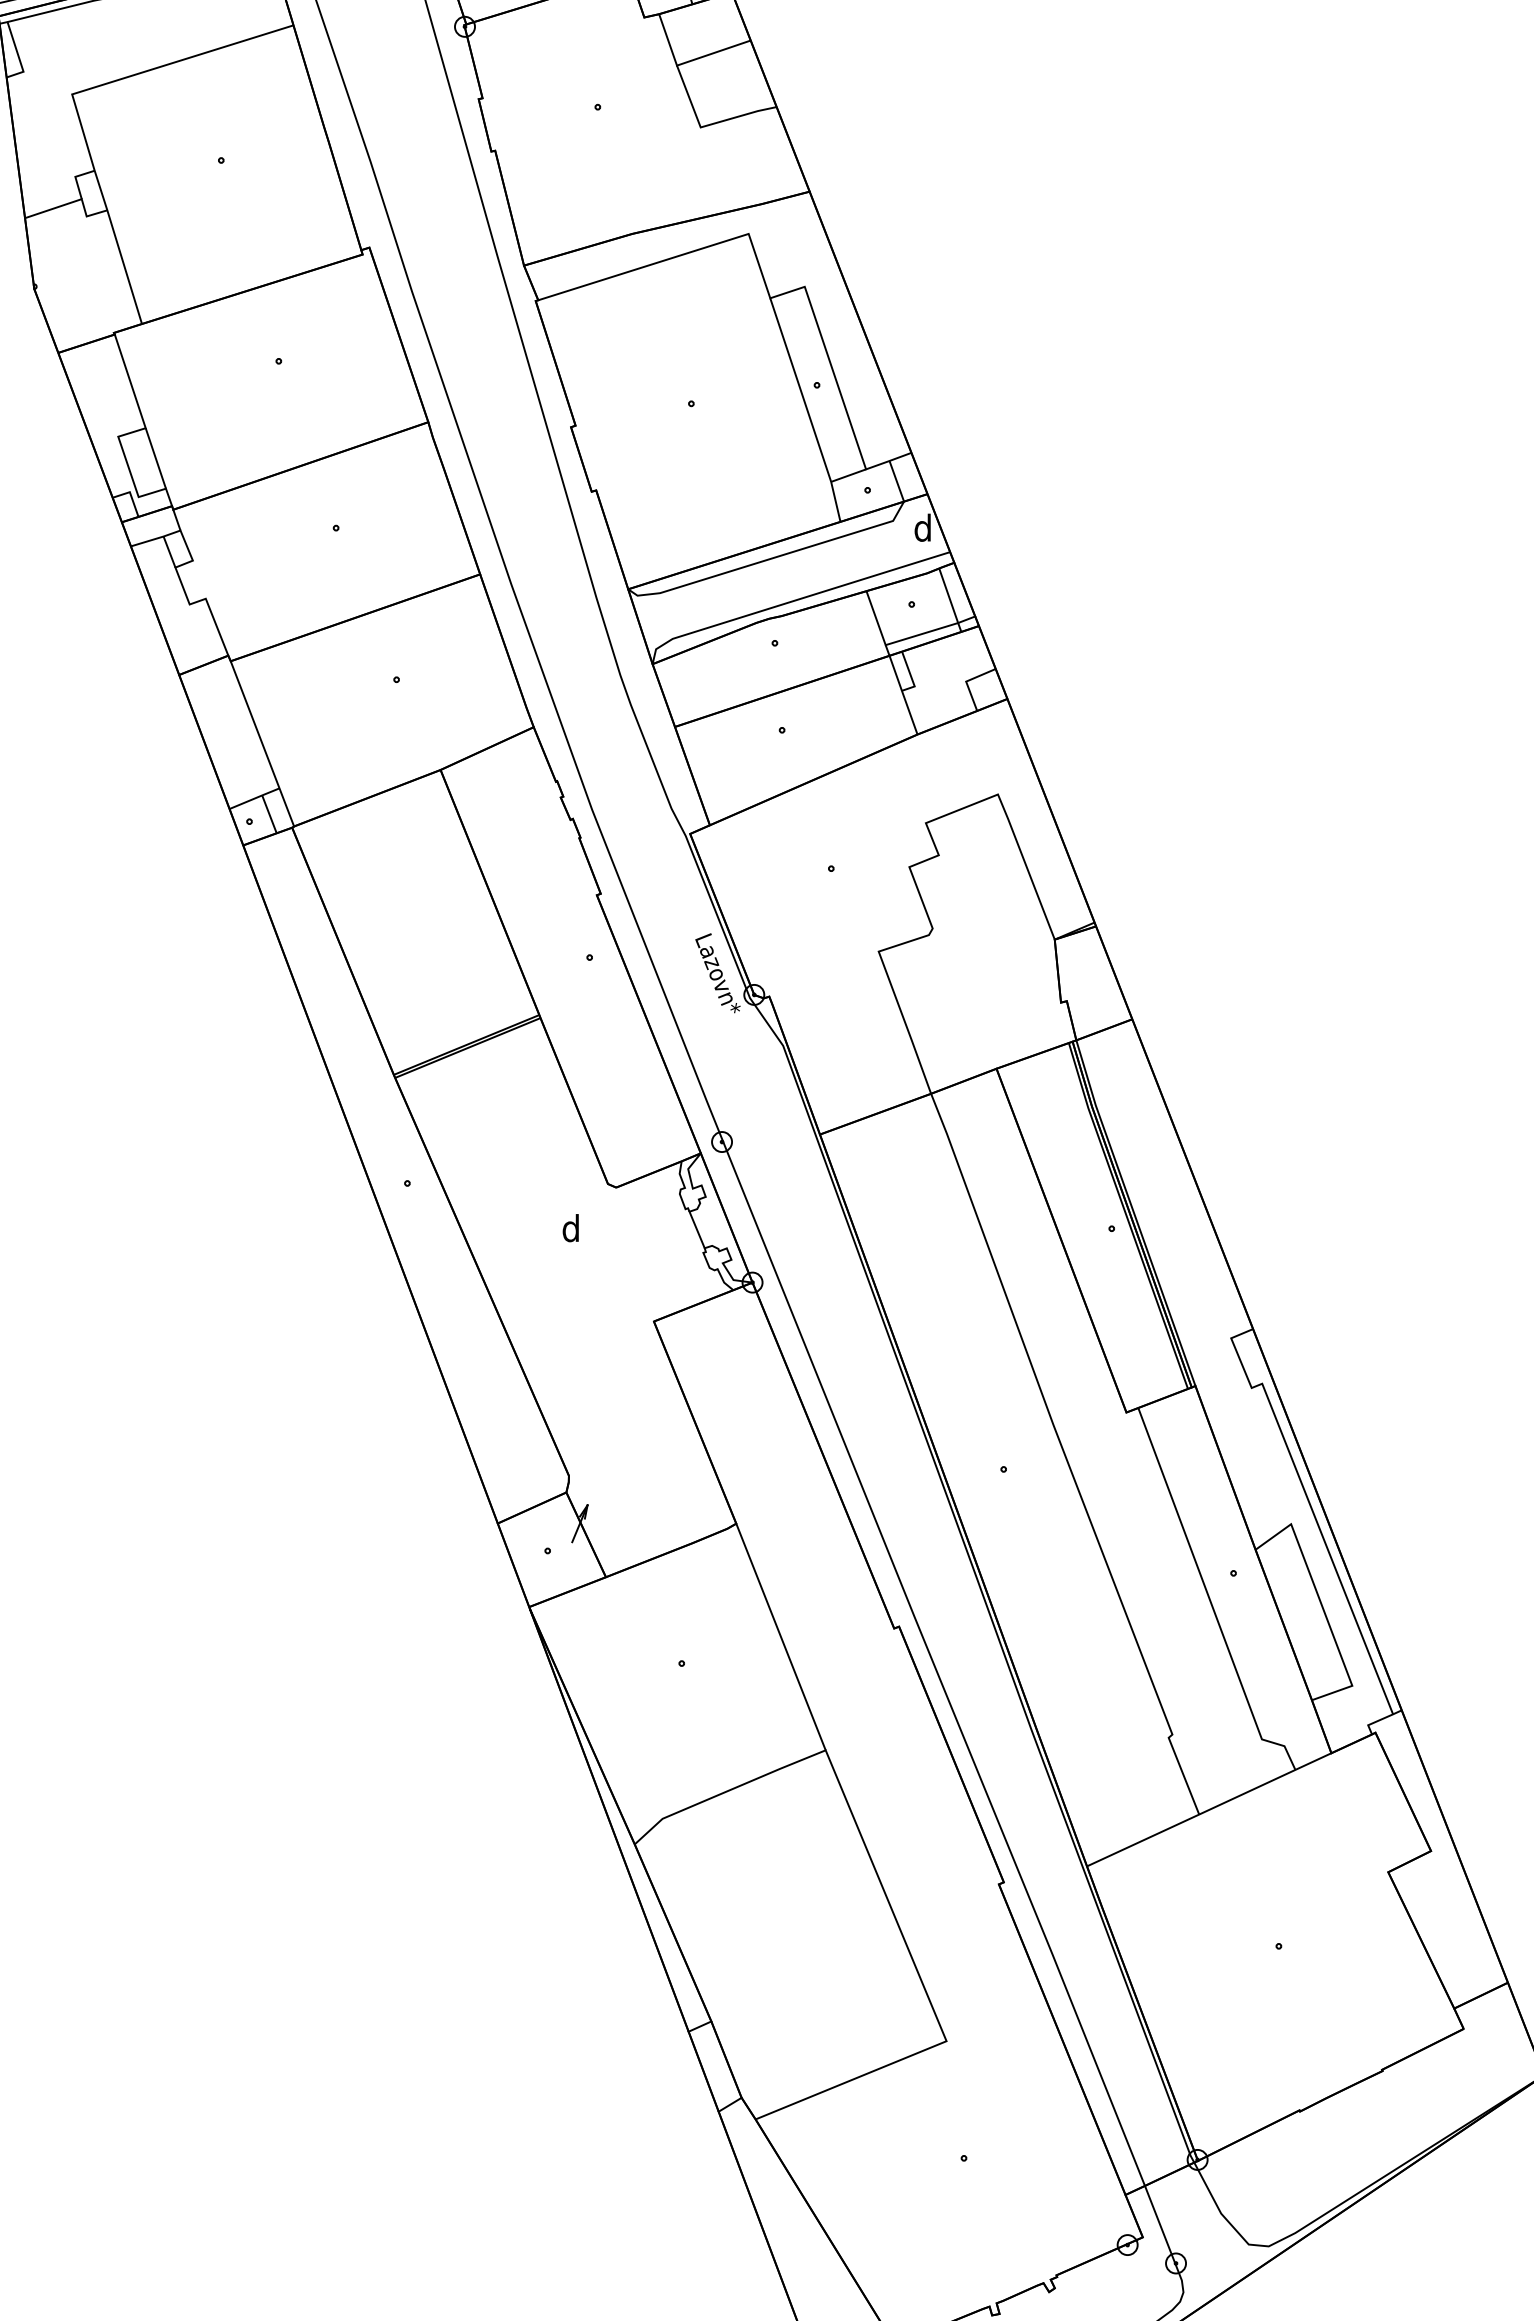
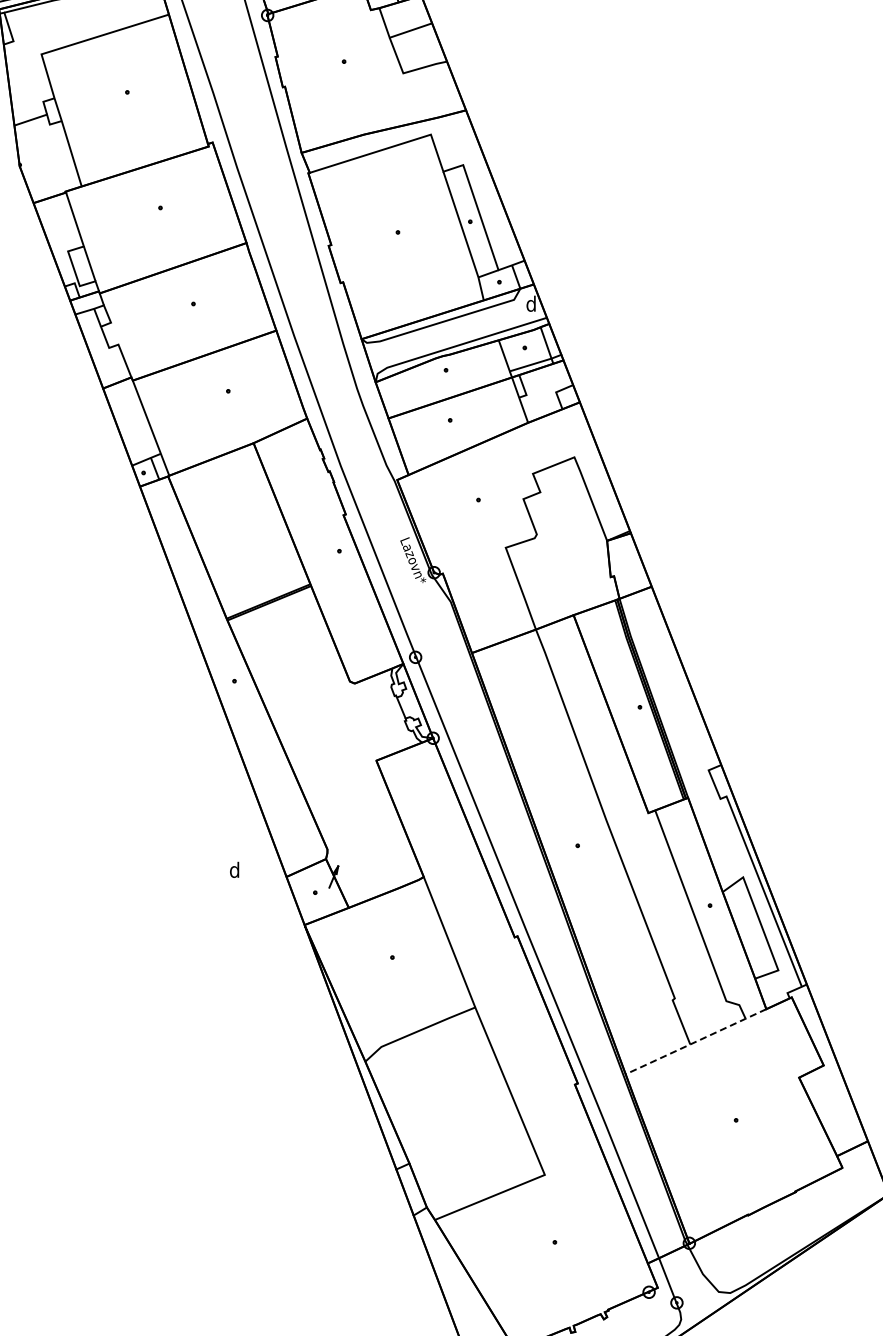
text: (570, 1227) -> (234, 869), moved
line: (1208, 1809) -> (695, 1041), solid -> dashed

